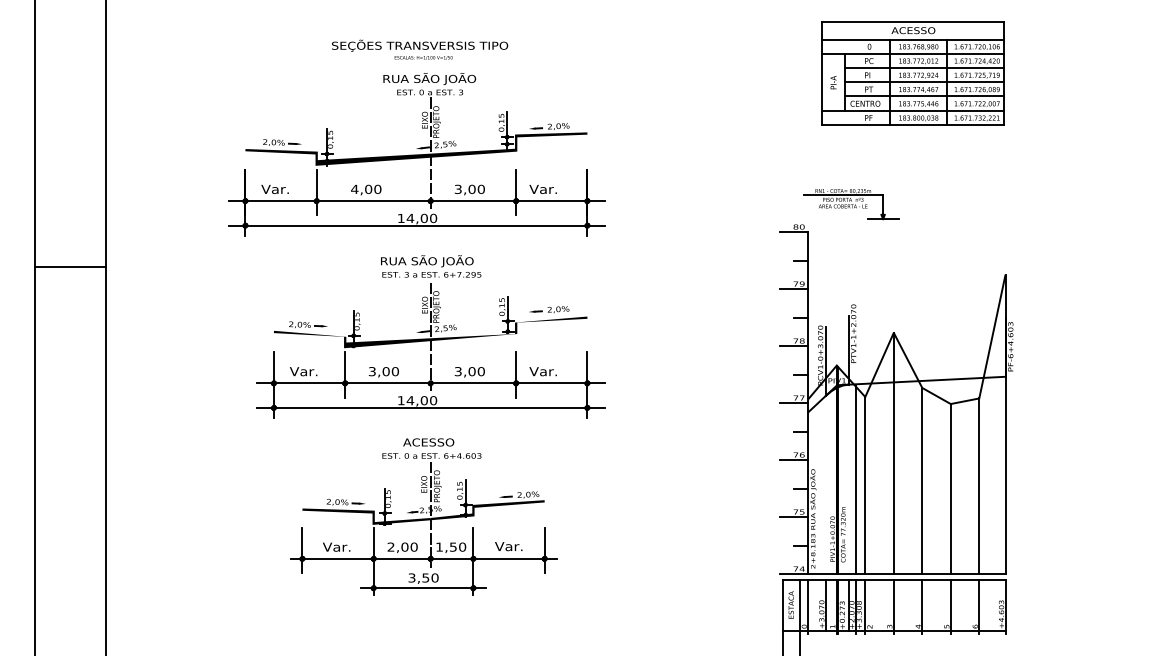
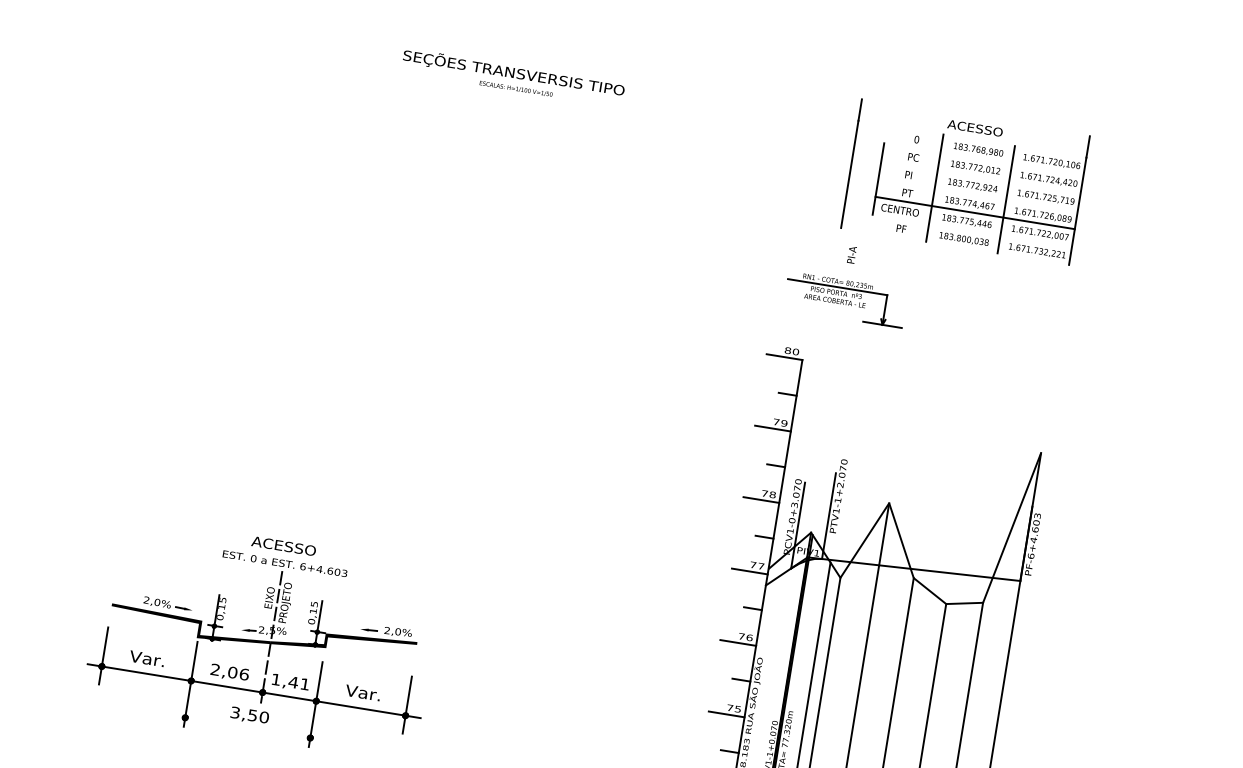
line: (912, 22) -> (975, 117), removed
line: (912, 39) -> (972, 139), removed
text: (420, 49) -> (513, 77), moved
line: (912, 53) -> (969, 156), removed
line: (923, 68) -> (980, 177), removed
text: (833, 82) -> (851, 254), moved
line: (923, 82) -> (977, 195), removed
line: (912, 110) -> (957, 228), removed
line: (912, 125) -> (954, 247), removed
part: (416, 154) -> (327, 182), removed
part: (851, 204) -> (845, 300), moved
part: (430, 336) -> (307, 413), removed
text: (413, 546) -> (243, 673), 2,00 -> 2,06
text: (457, 546) -> (298, 682), 1,50 -> 1,41
line: (423, 588) -> (247, 728), removed

